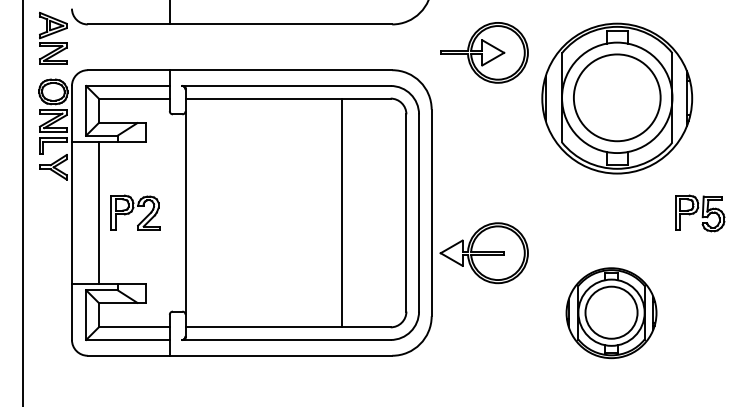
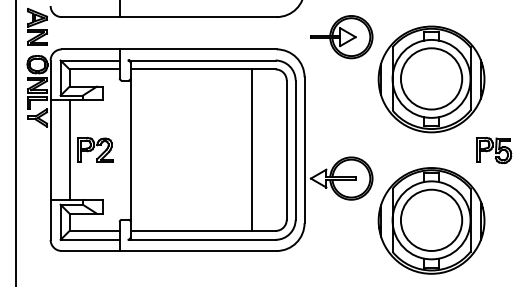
part: (617, 98) -> (431, 79), moved
line: (342, 211) -> (252, 149), moved
part: (611, 312) -> (431, 220), size x1.67

